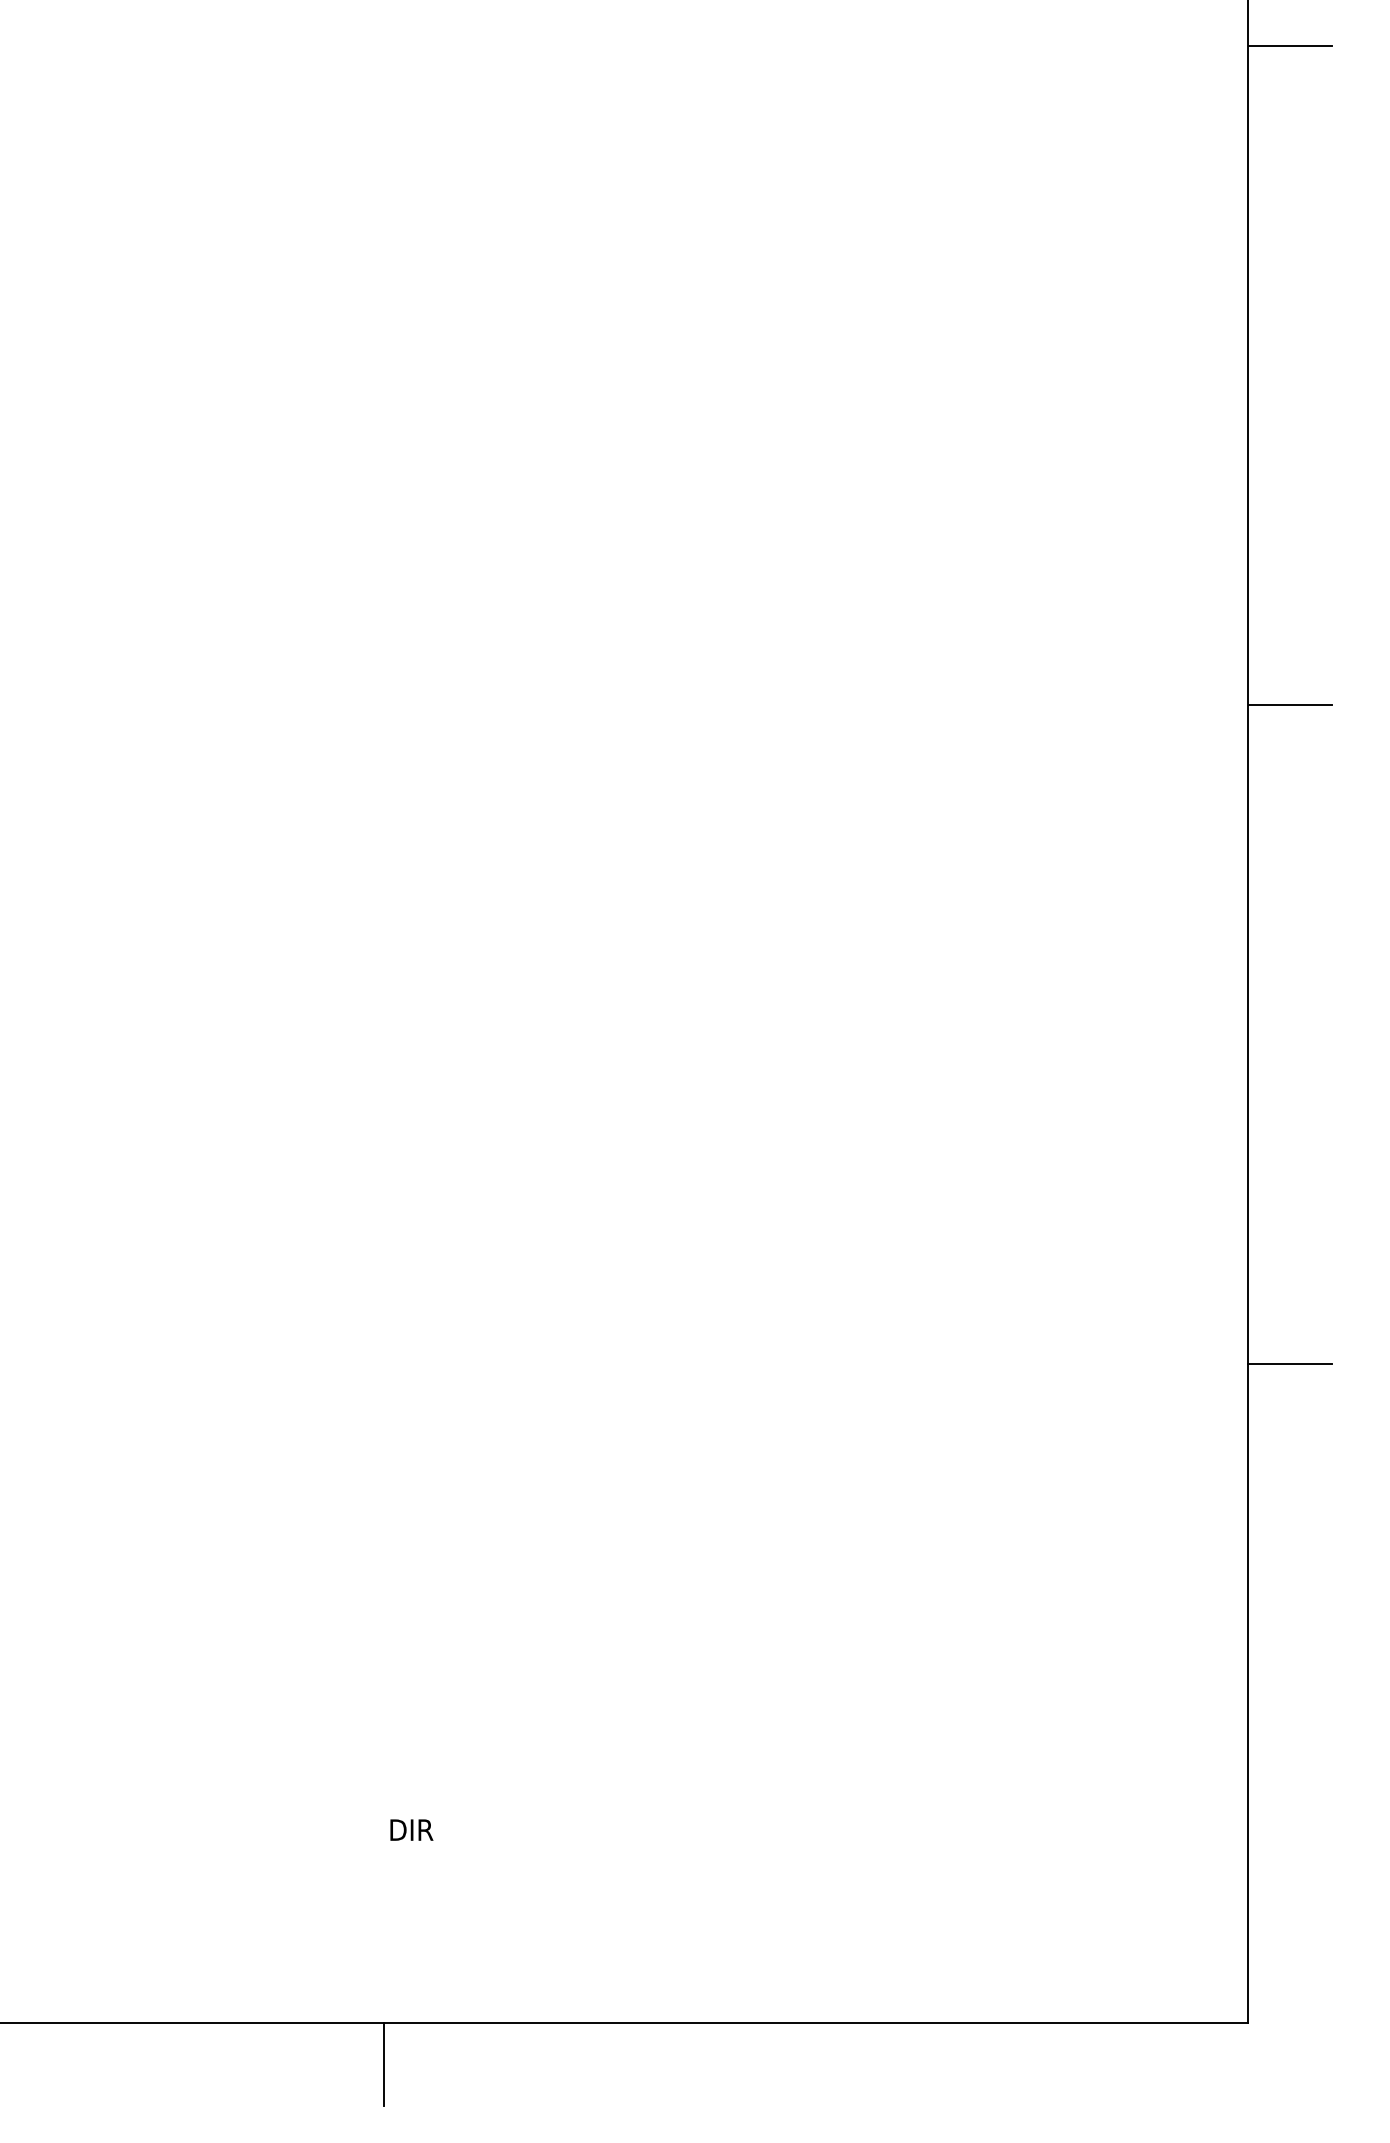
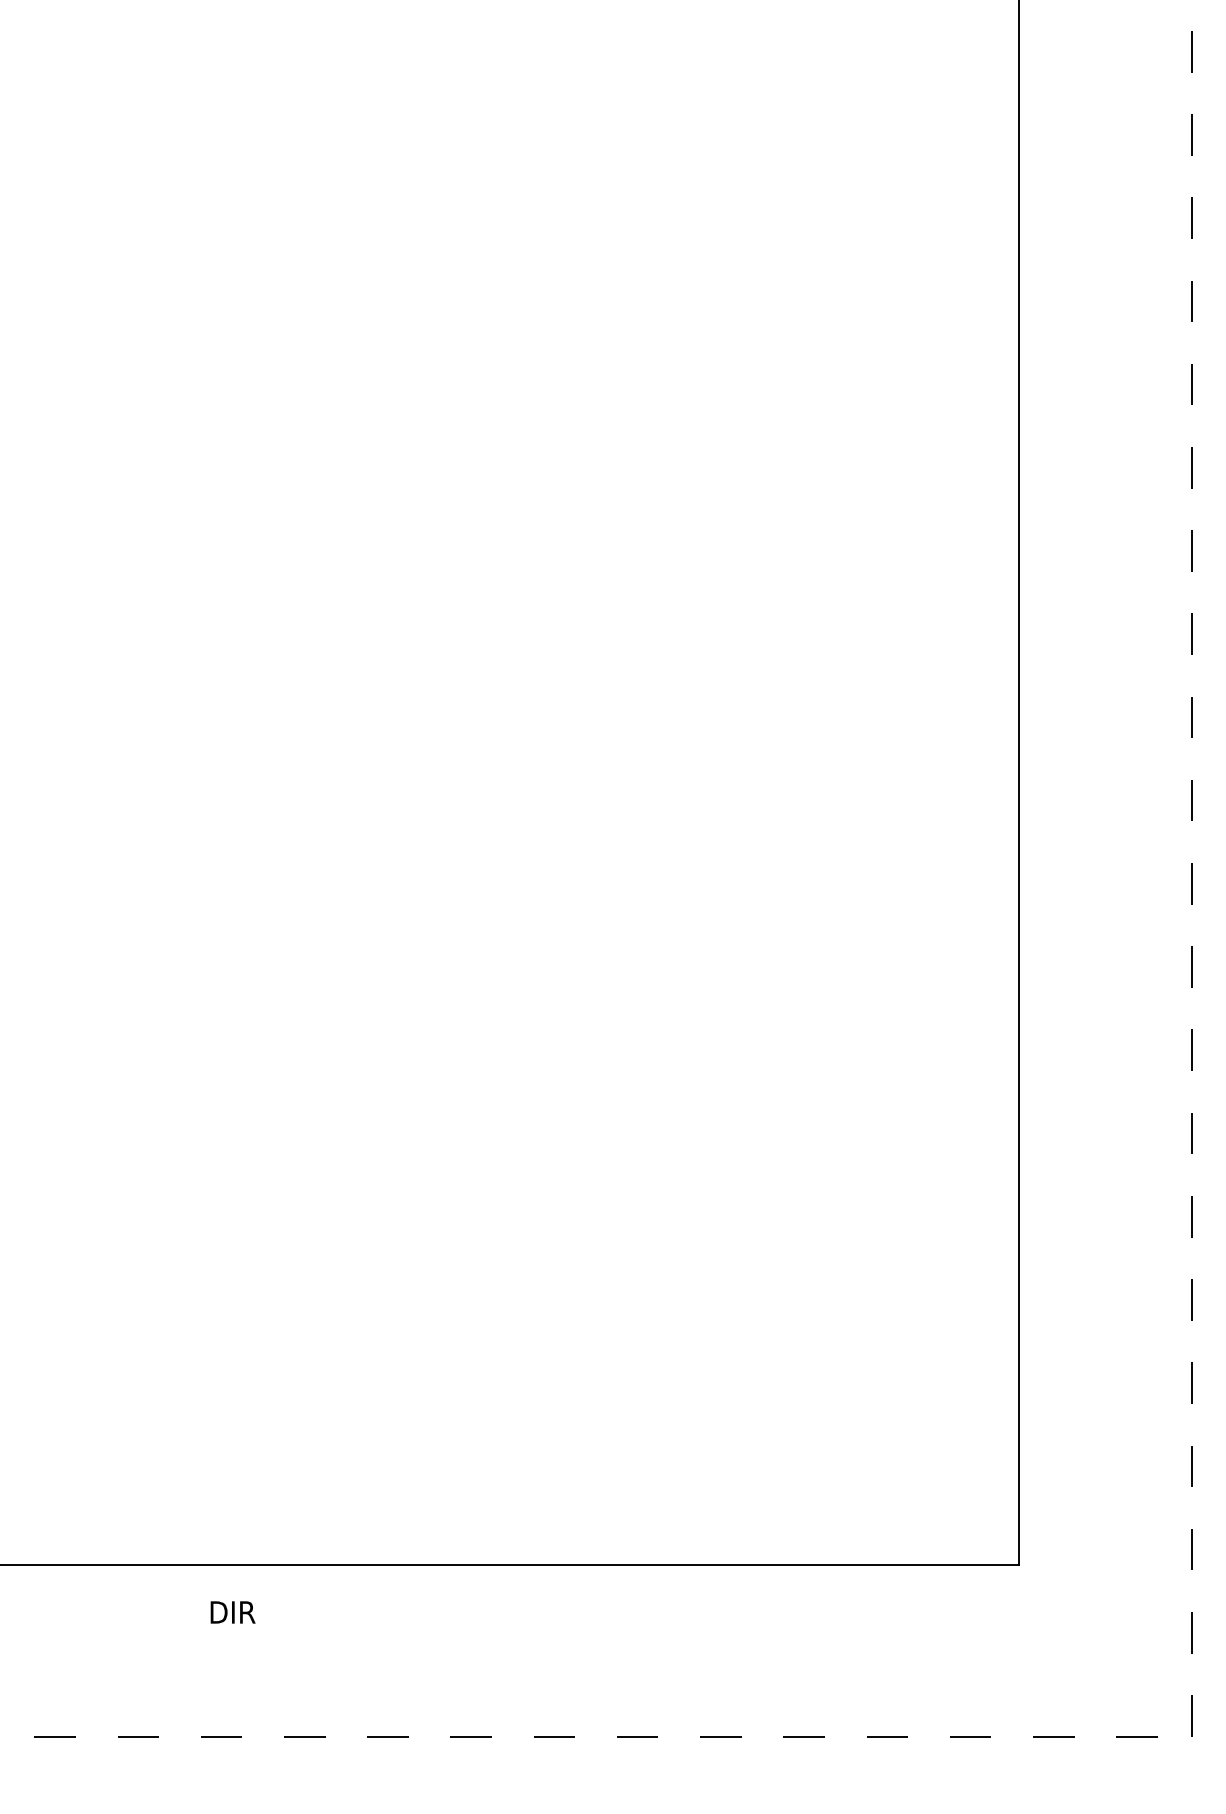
line: (1290, 704) -> (1063, 189), removed
line: (1289, 1364) -> (1061, 877), removed
text: (411, 1829) -> (232, 1611), moved
line: (383, 2064) -> (116, 1607), removed

